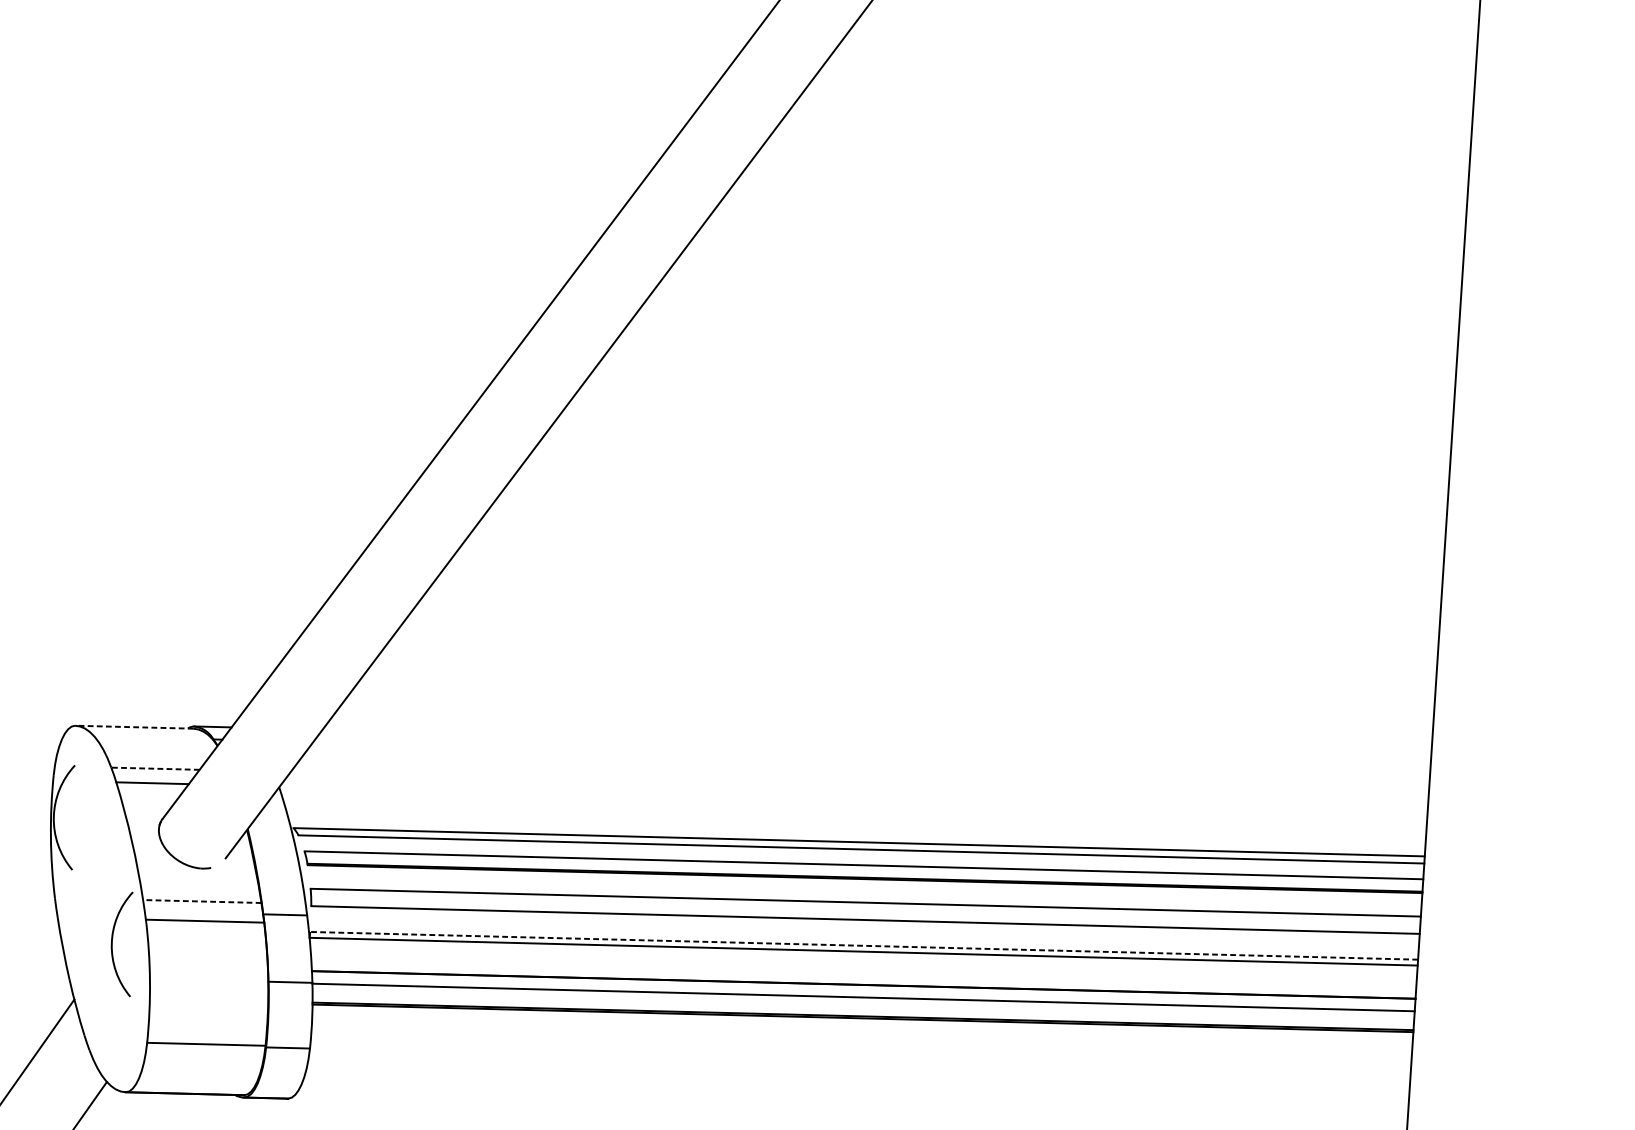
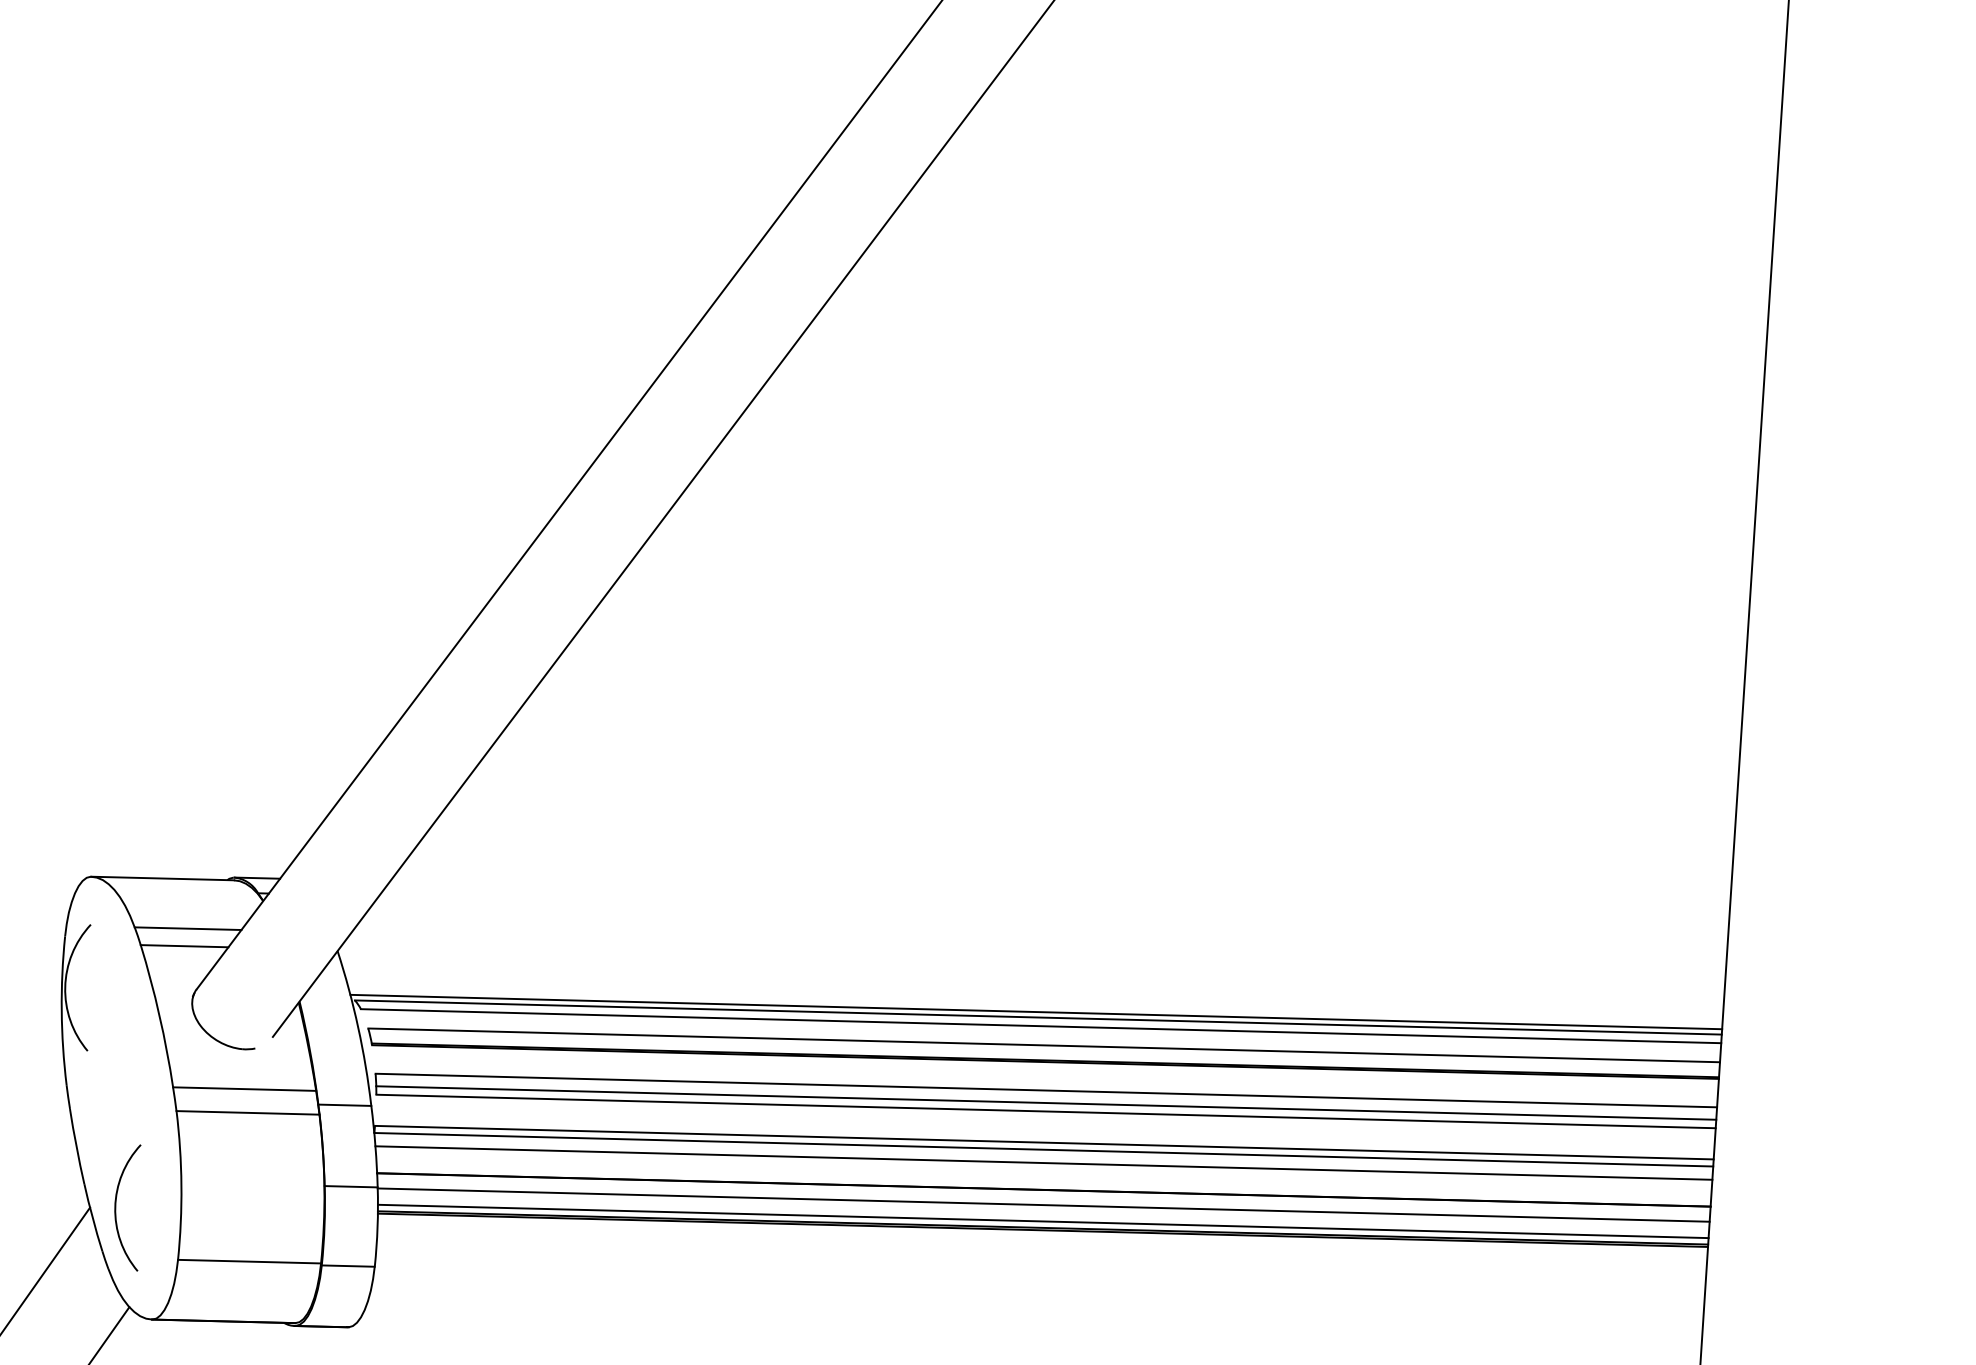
line: (134, 727) -> (162, 878), dashed -> solid
line: (155, 768) -> (187, 928), dashed -> solid
line: (857, 837) -> (1036, 1011), added
line: (202, 901) -> (244, 1089), dashed -> solid
line: (865, 912) -> (1046, 1102), added
arc: (112, 944) -> (116, 1207), moved
line: (864, 945) -> (1044, 1142), dashed -> solid
line: (863, 962) -> (1043, 1162), added
line: (862, 1011) -> (1042, 1221), added

